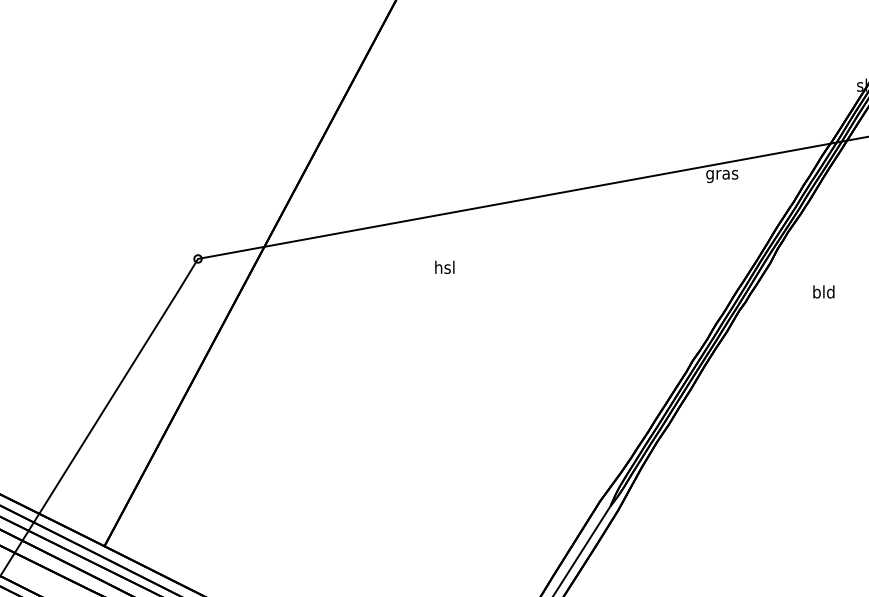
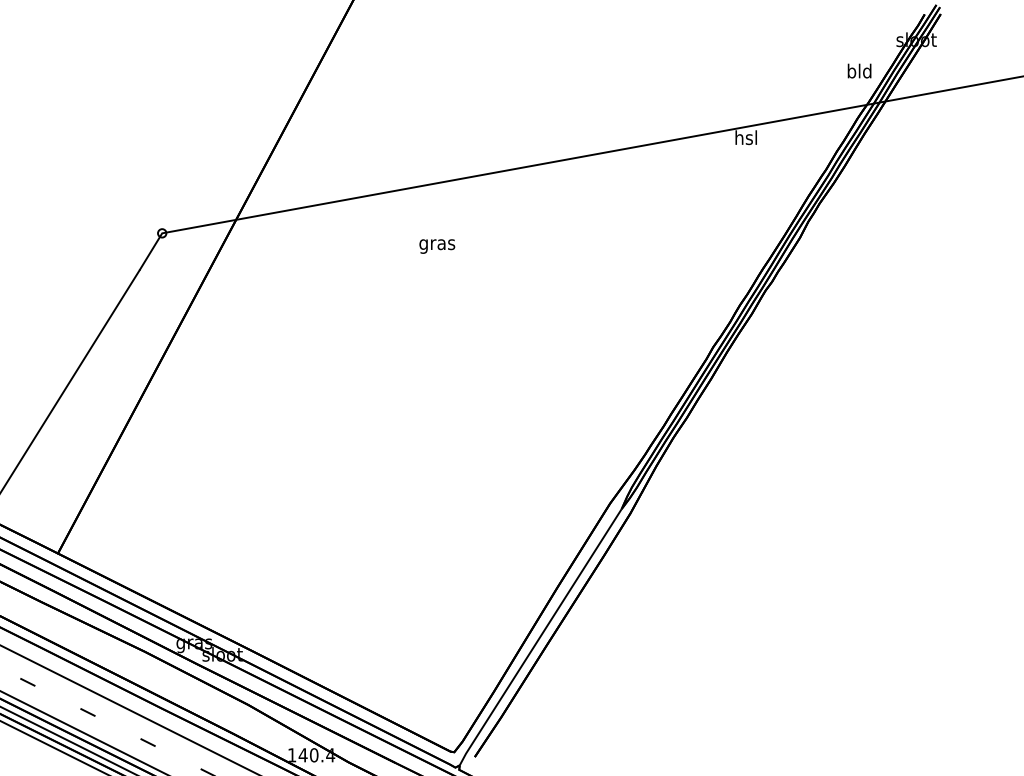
text: (722, 174) -> (746, 139), gras -> hsl
text: (445, 268) -> (437, 244), hsl -> gras
text: (823, 291) -> (859, 70), moved

